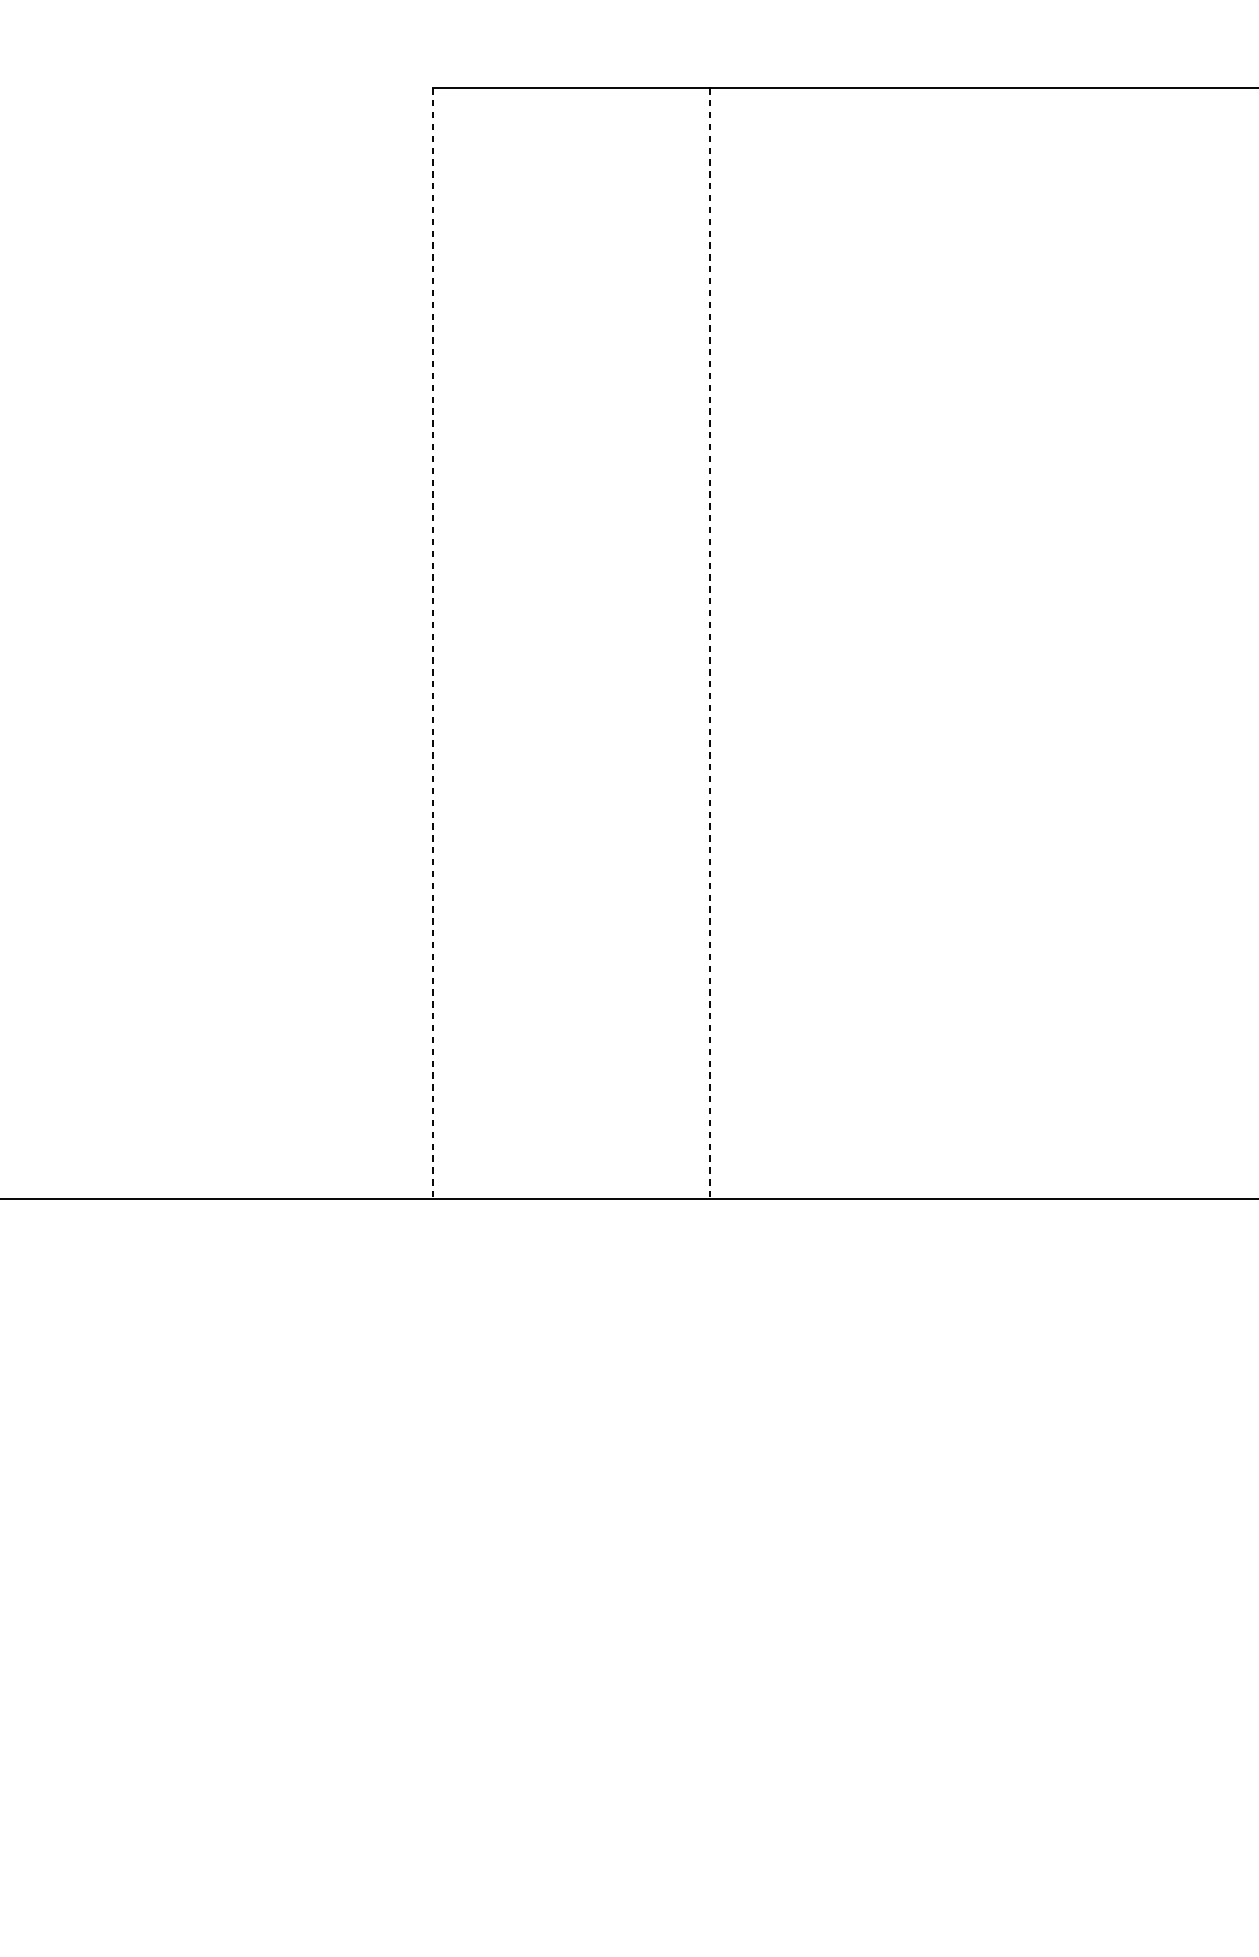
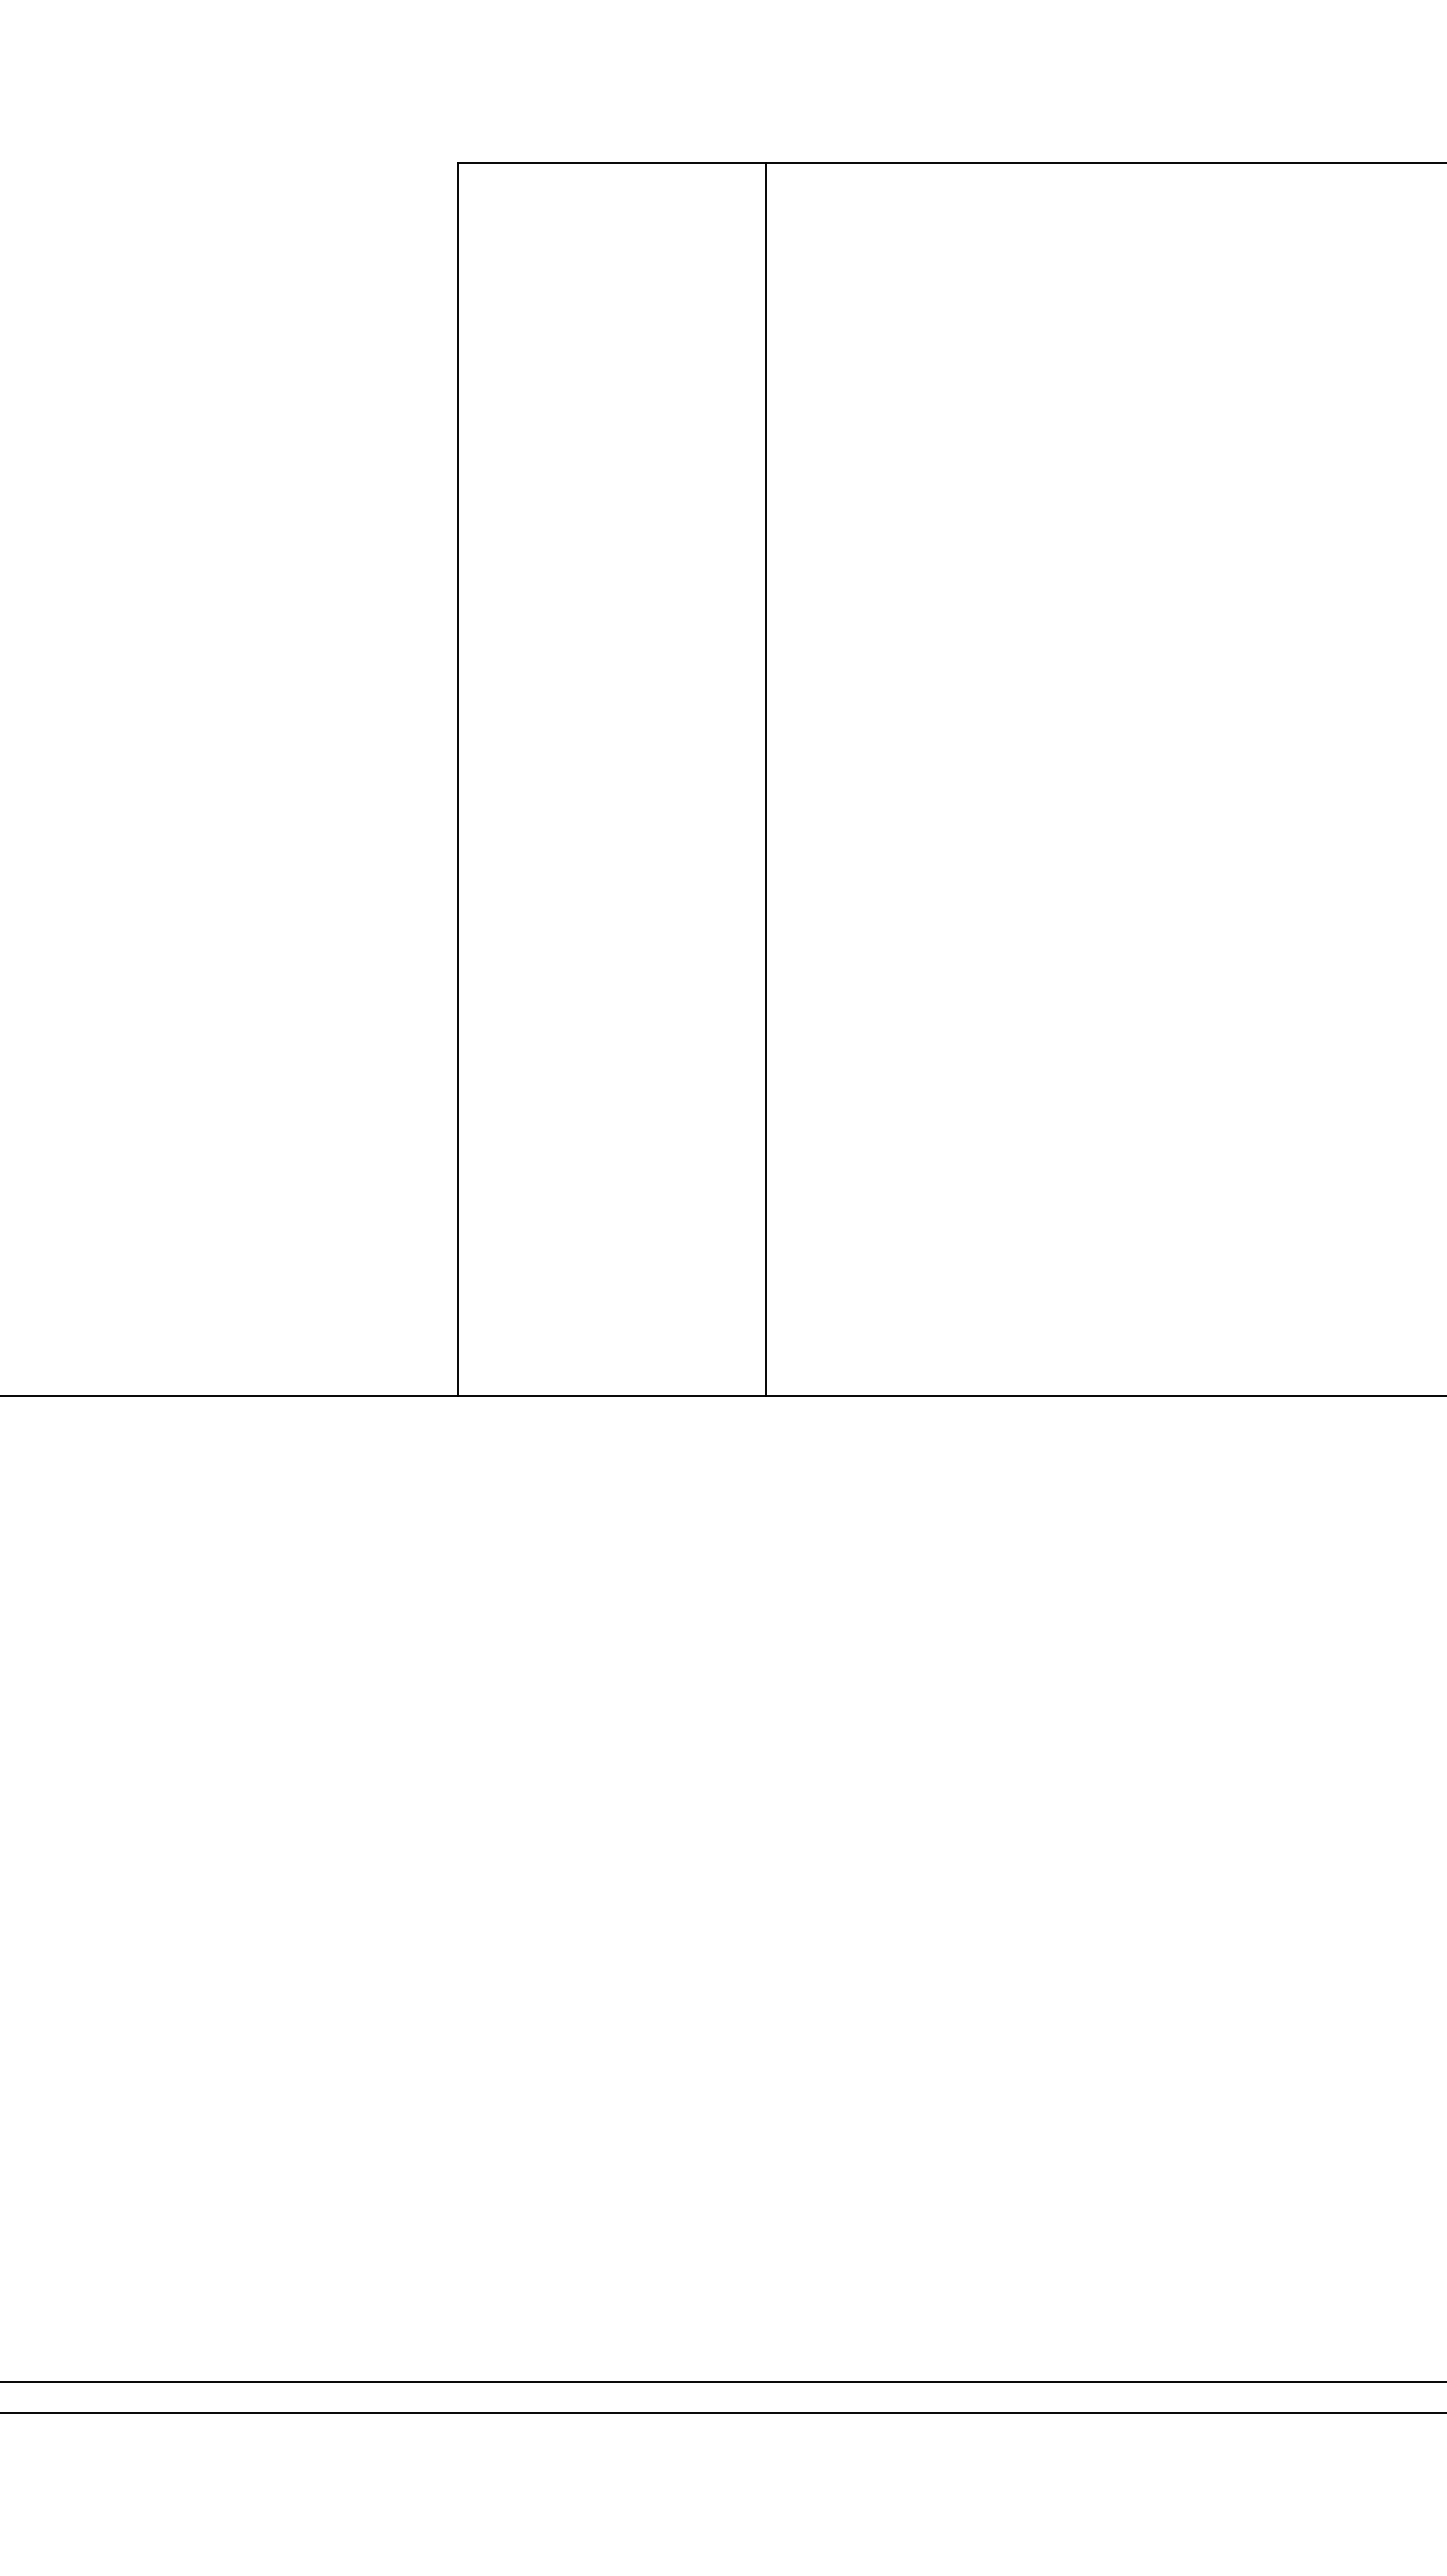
line: (433, 643) -> (458, 779), dashed -> solid
line: (710, 643) -> (766, 779), dashed -> solid

